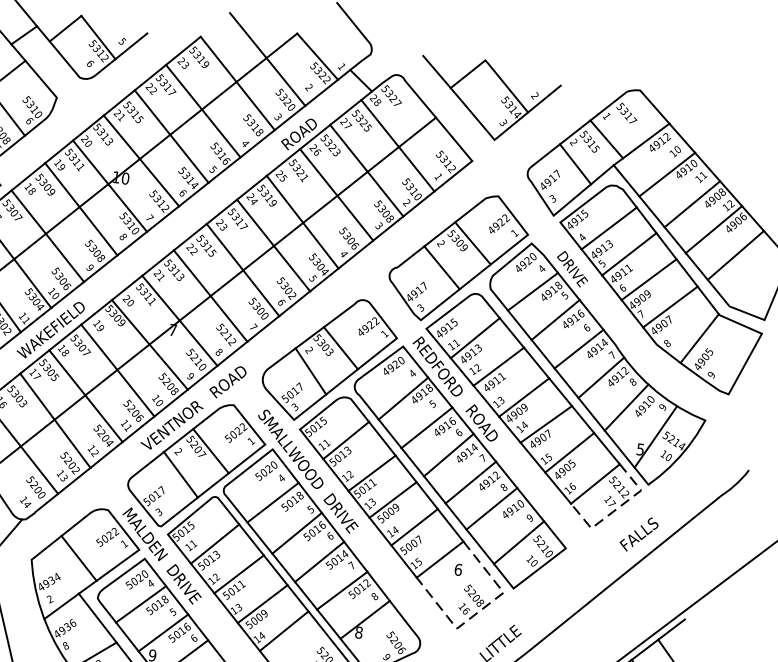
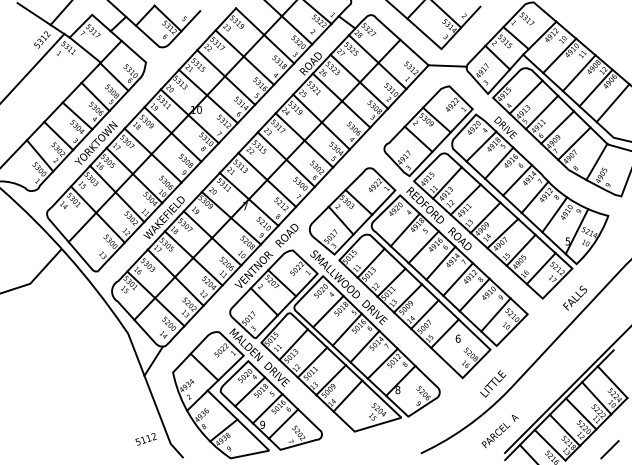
line: (500, 165) -> (447, 65), added
line: (616, 509) -> (557, 283), dashed -> solid
line: (480, 610) -> (476, 363), dashed -> solid

